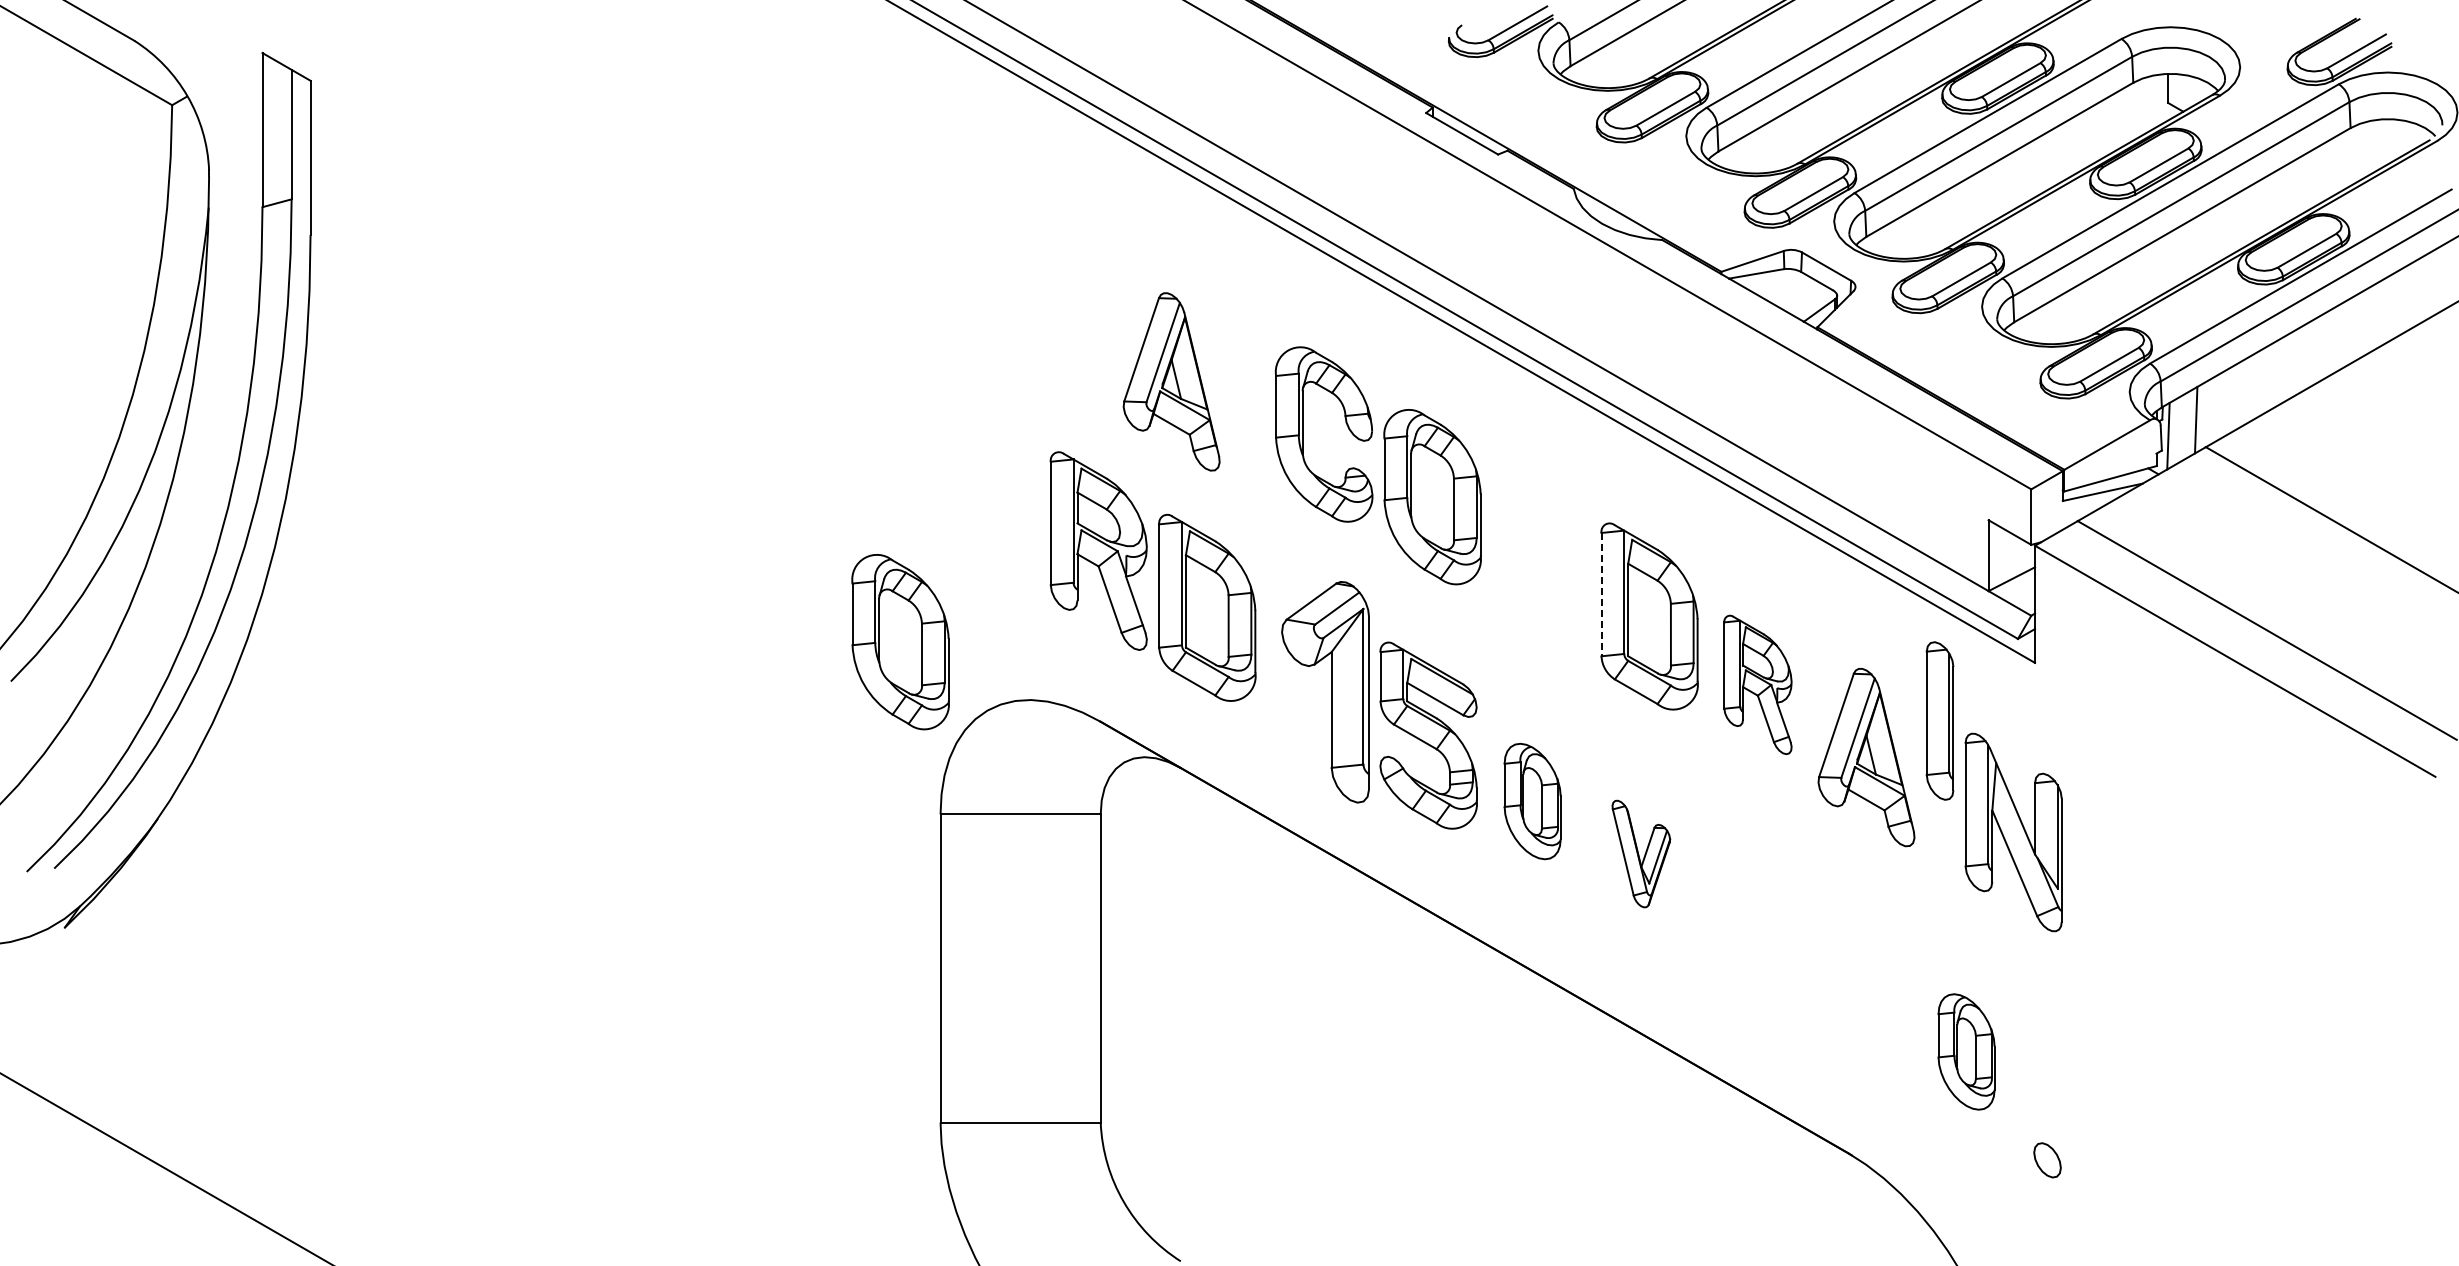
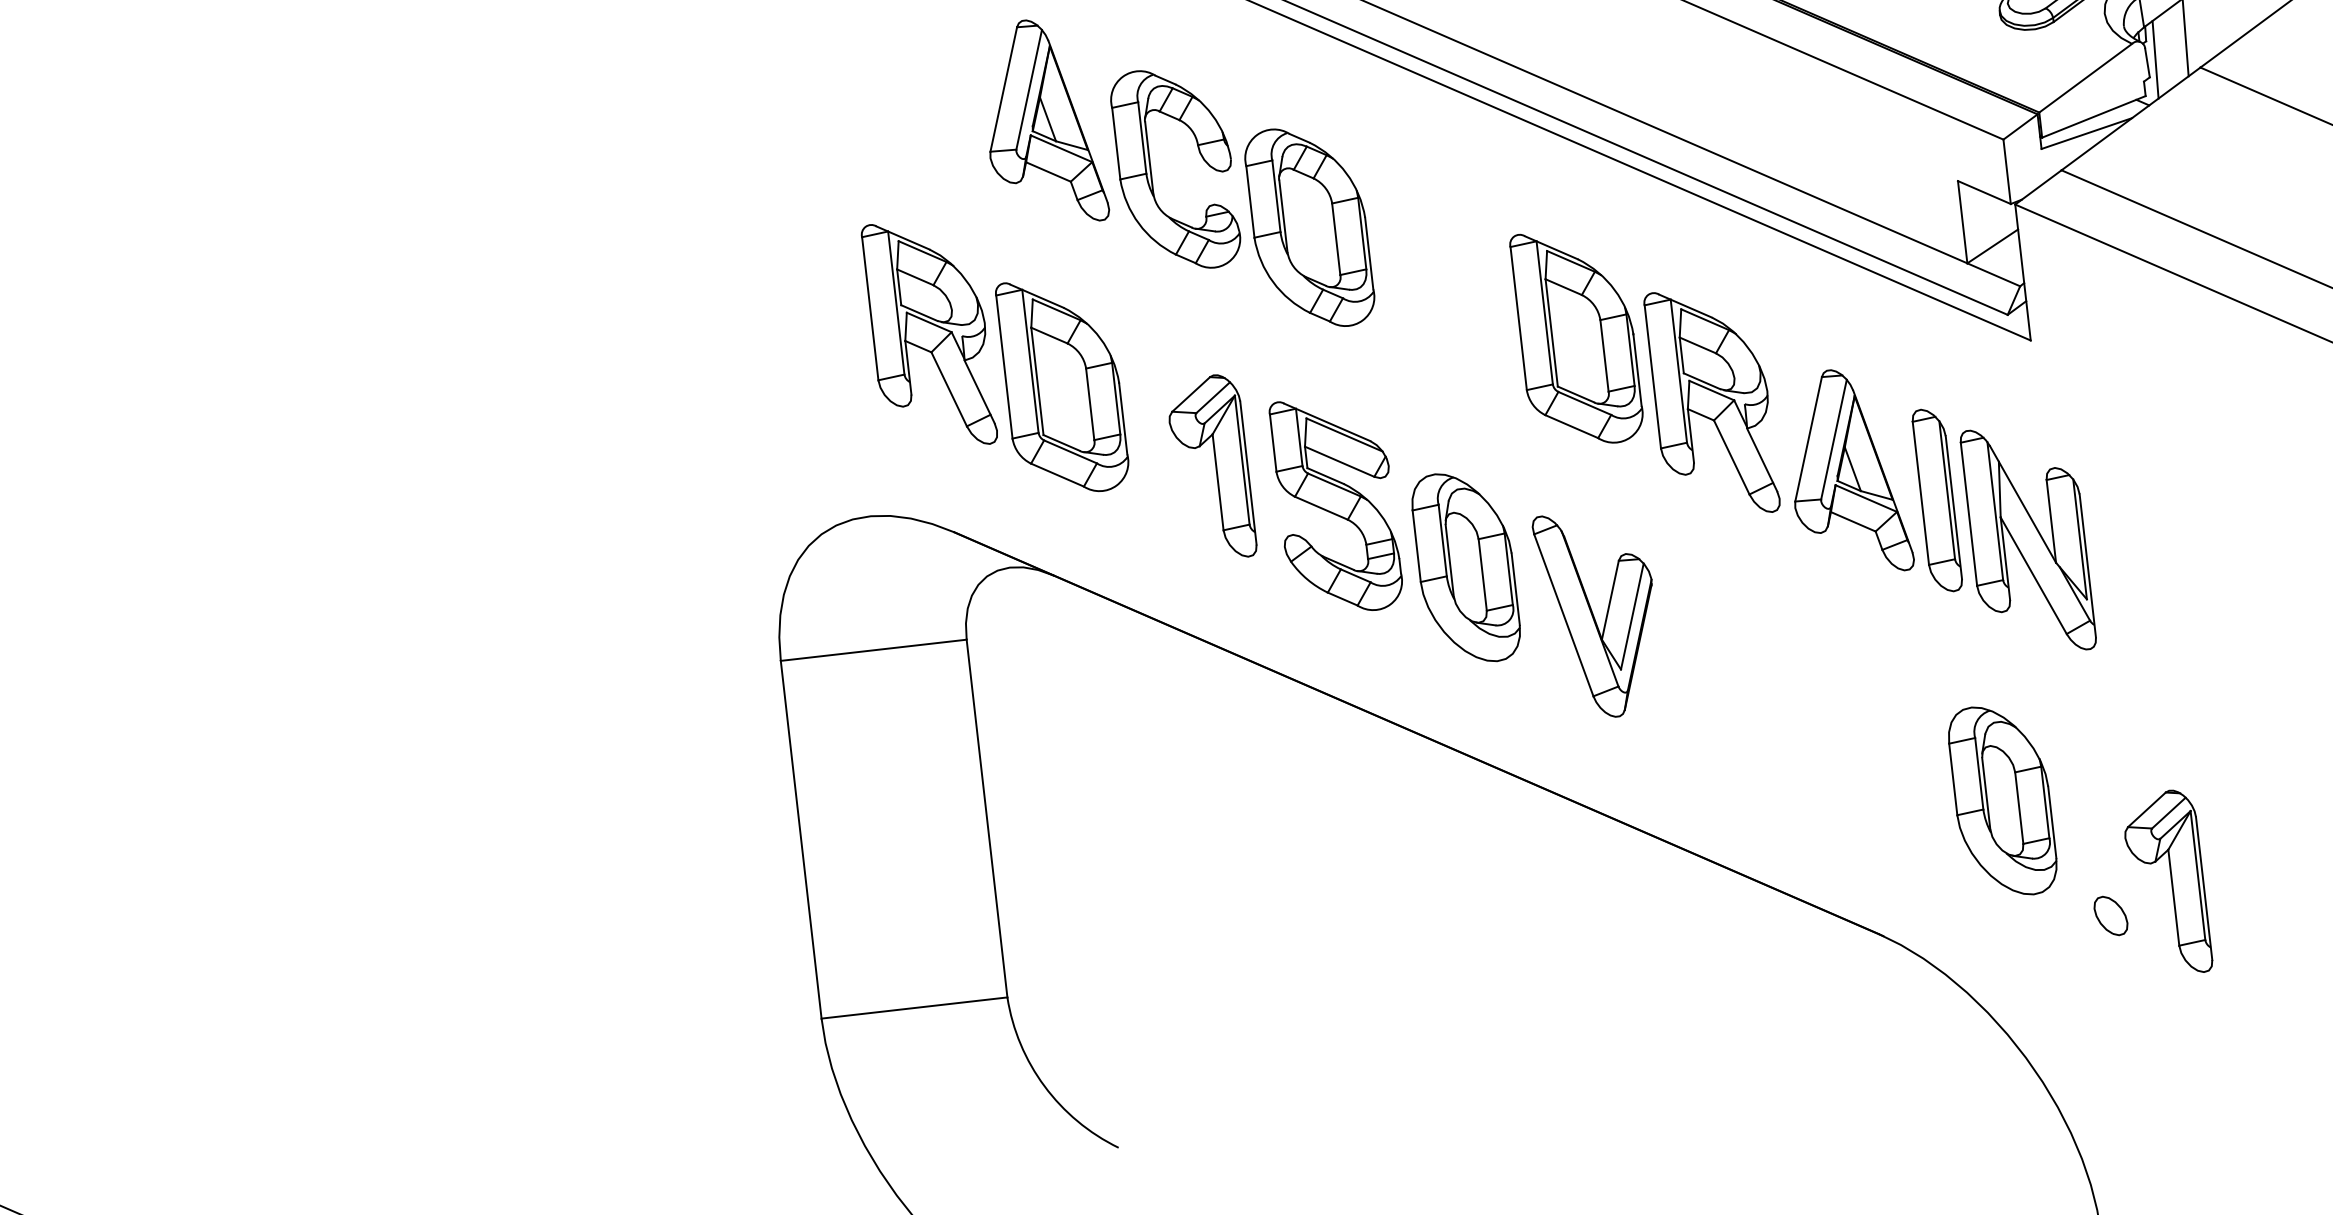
part: (1171, 381) -> (1042, 122), moved
line: (1601, 594) -> (1518, 318), dashed -> solid
part: (900, 642) -> (711, 466), removed
part: (1757, 684) -> (1711, 402), size x1.43
part: (1325, 691) -> (1211, 467), size x0.71
part: (1939, 720) -> (1936, 500), moved
part: (1532, 801) -> (1465, 567), size x1.43
part: (1641, 853) -> (1599, 613), size x1.67
part: (1966, 1051) -> (2002, 800), size x1.43
part: (2098, 1137) -> (2167, 882), added

